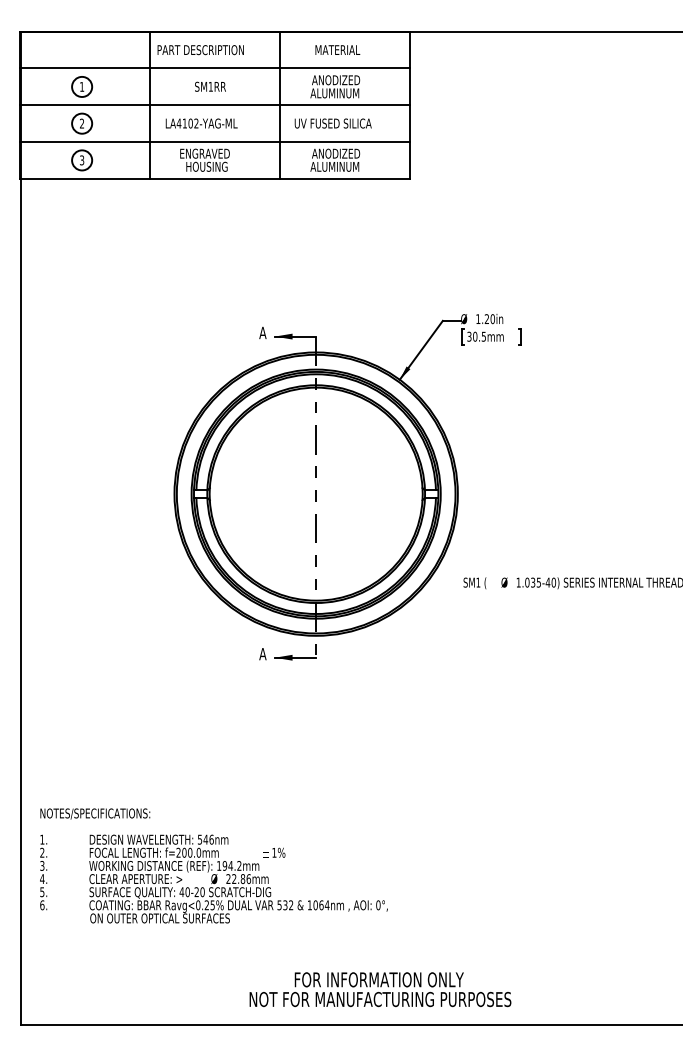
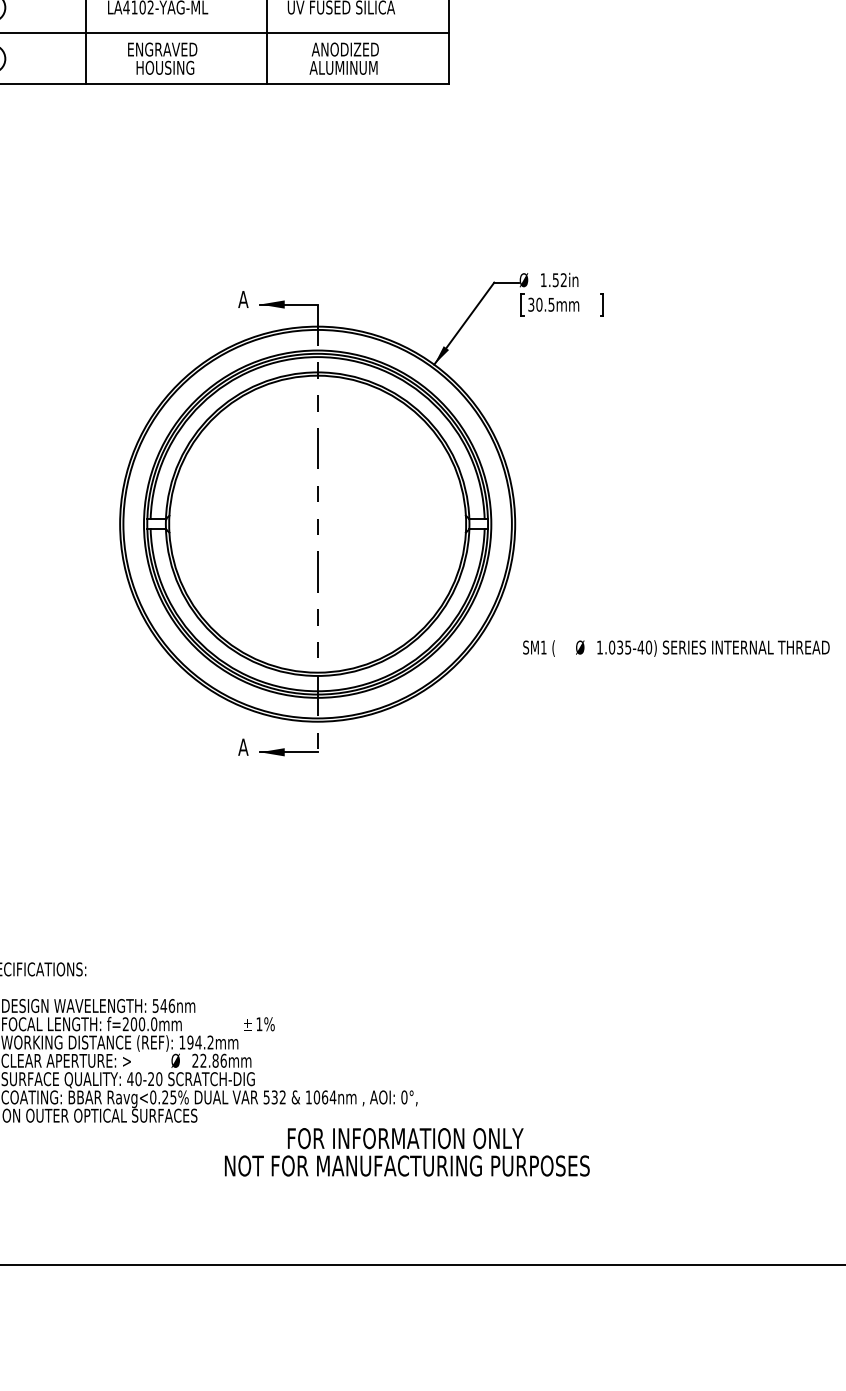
text: (489, 319) -> (559, 280), 1.20in -> 1.52in
text: (380, 989) -> (407, 1152), moved

